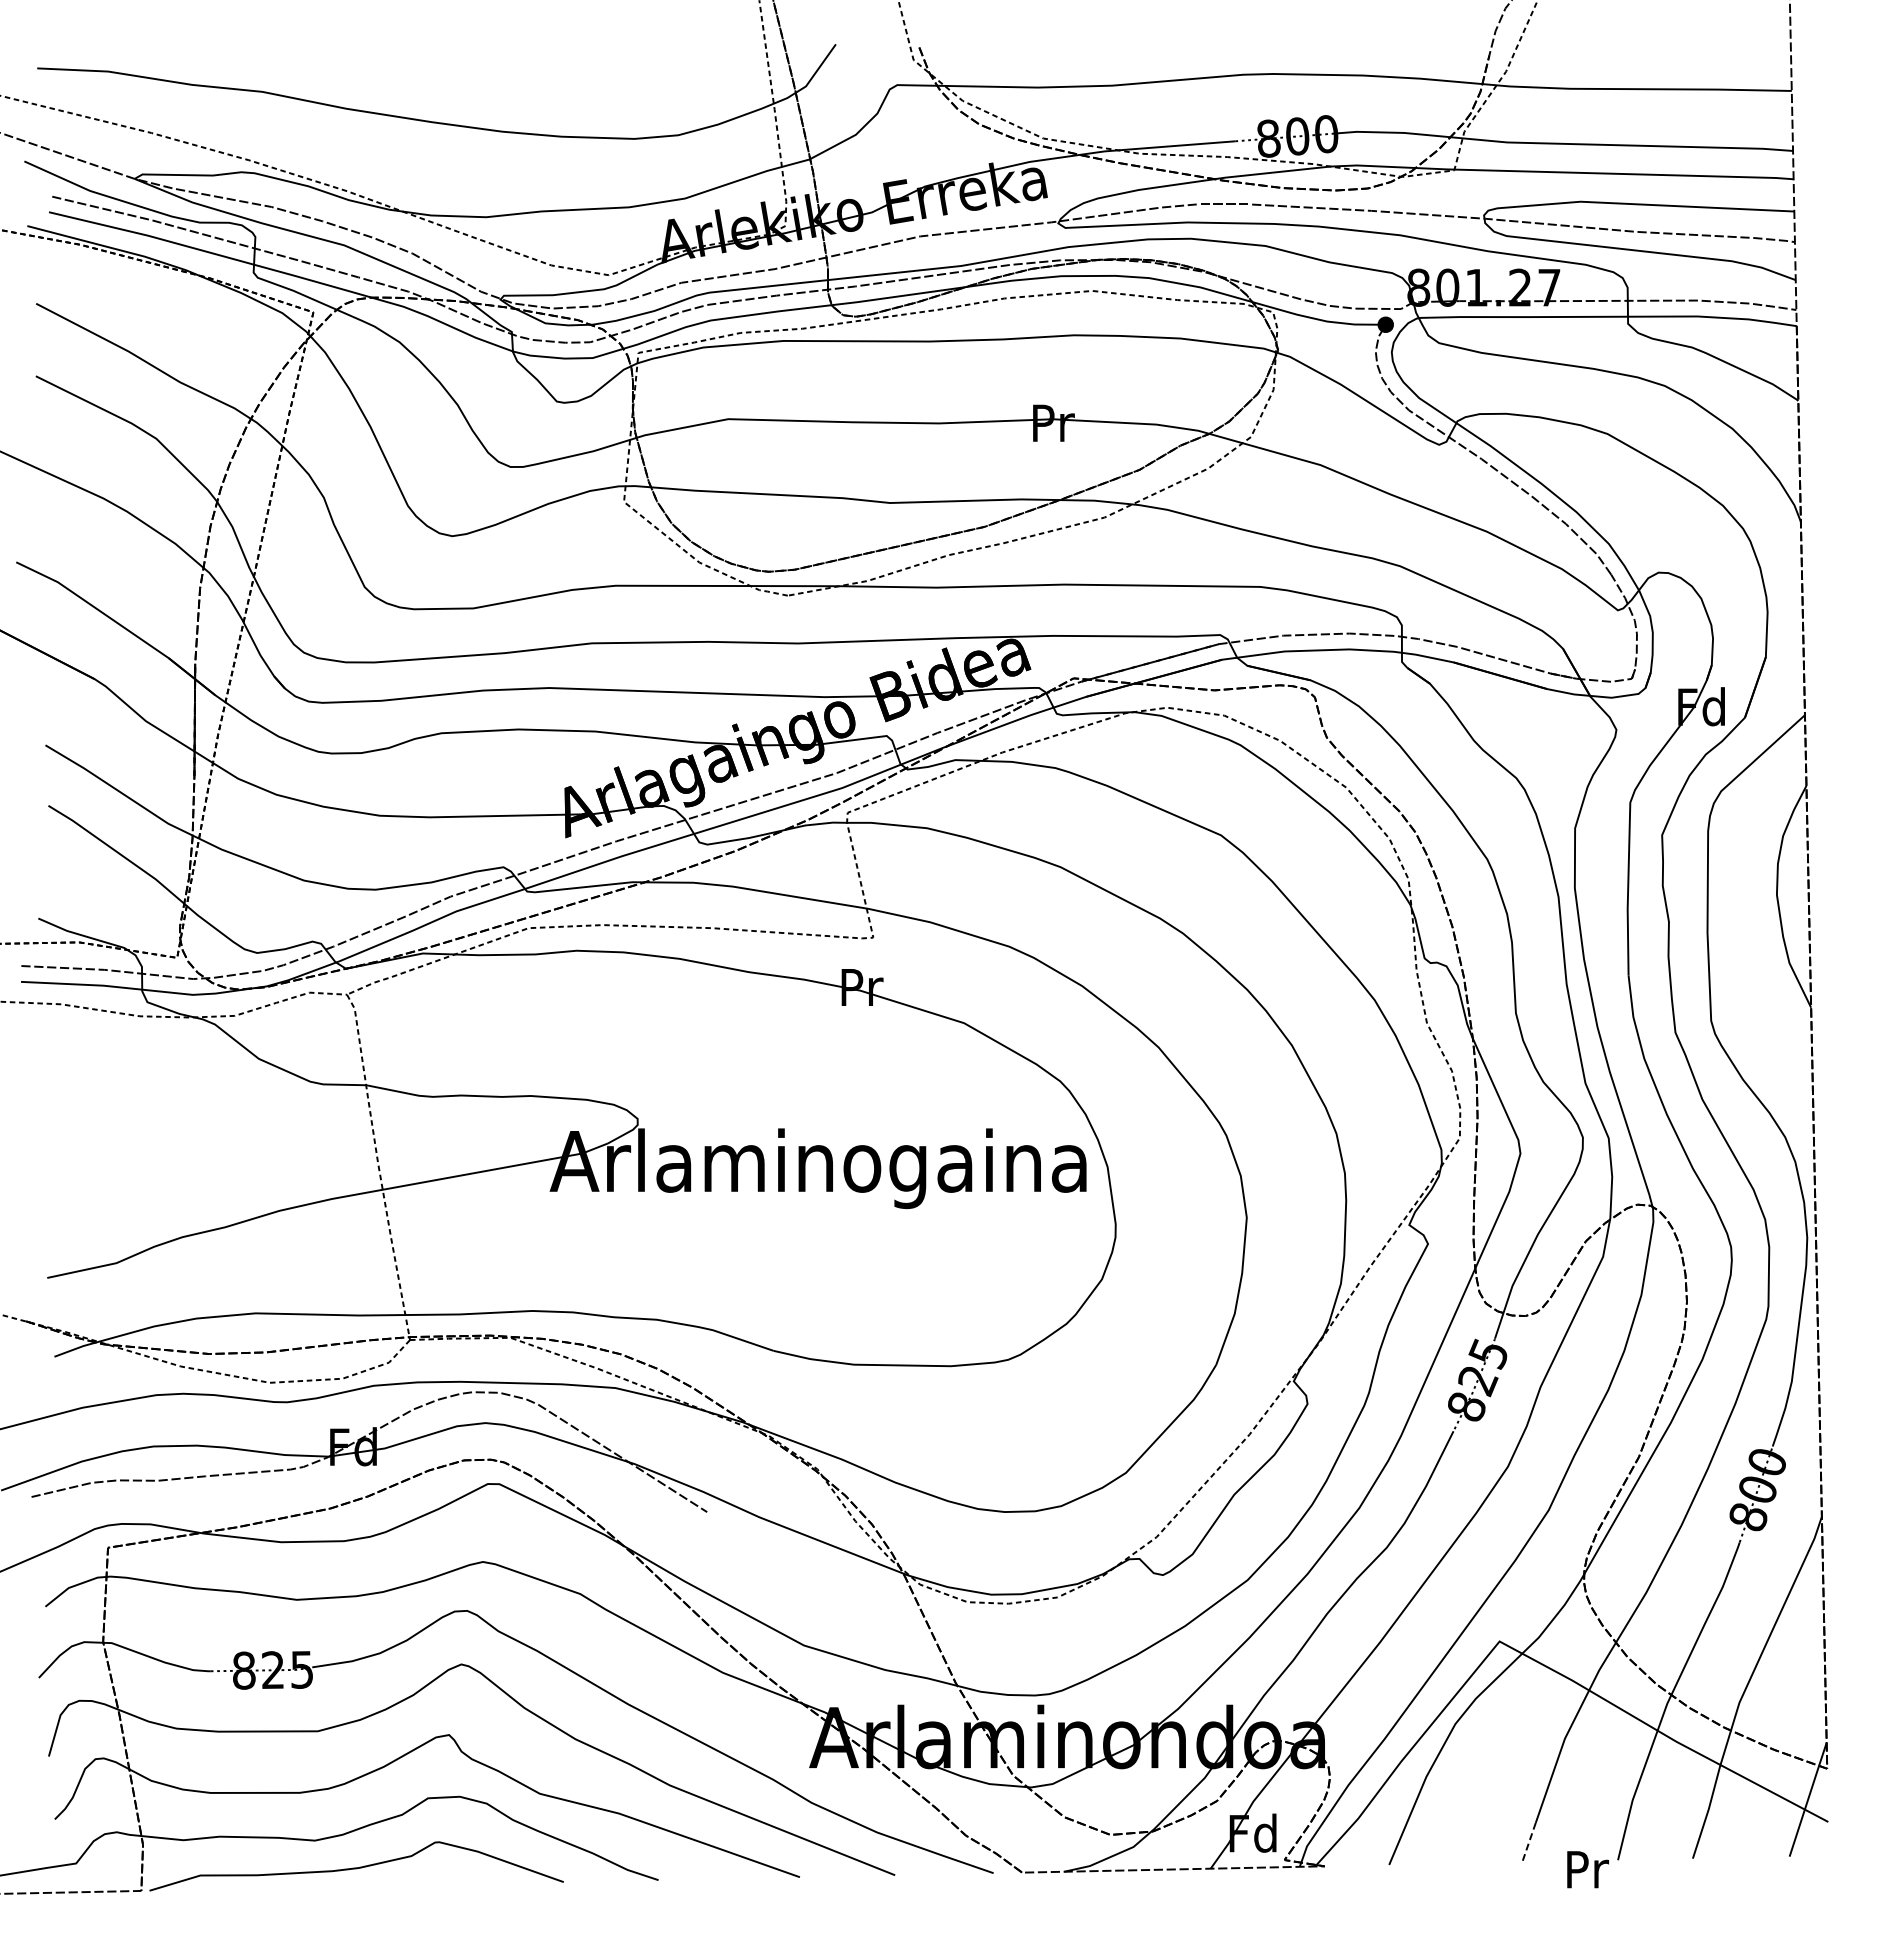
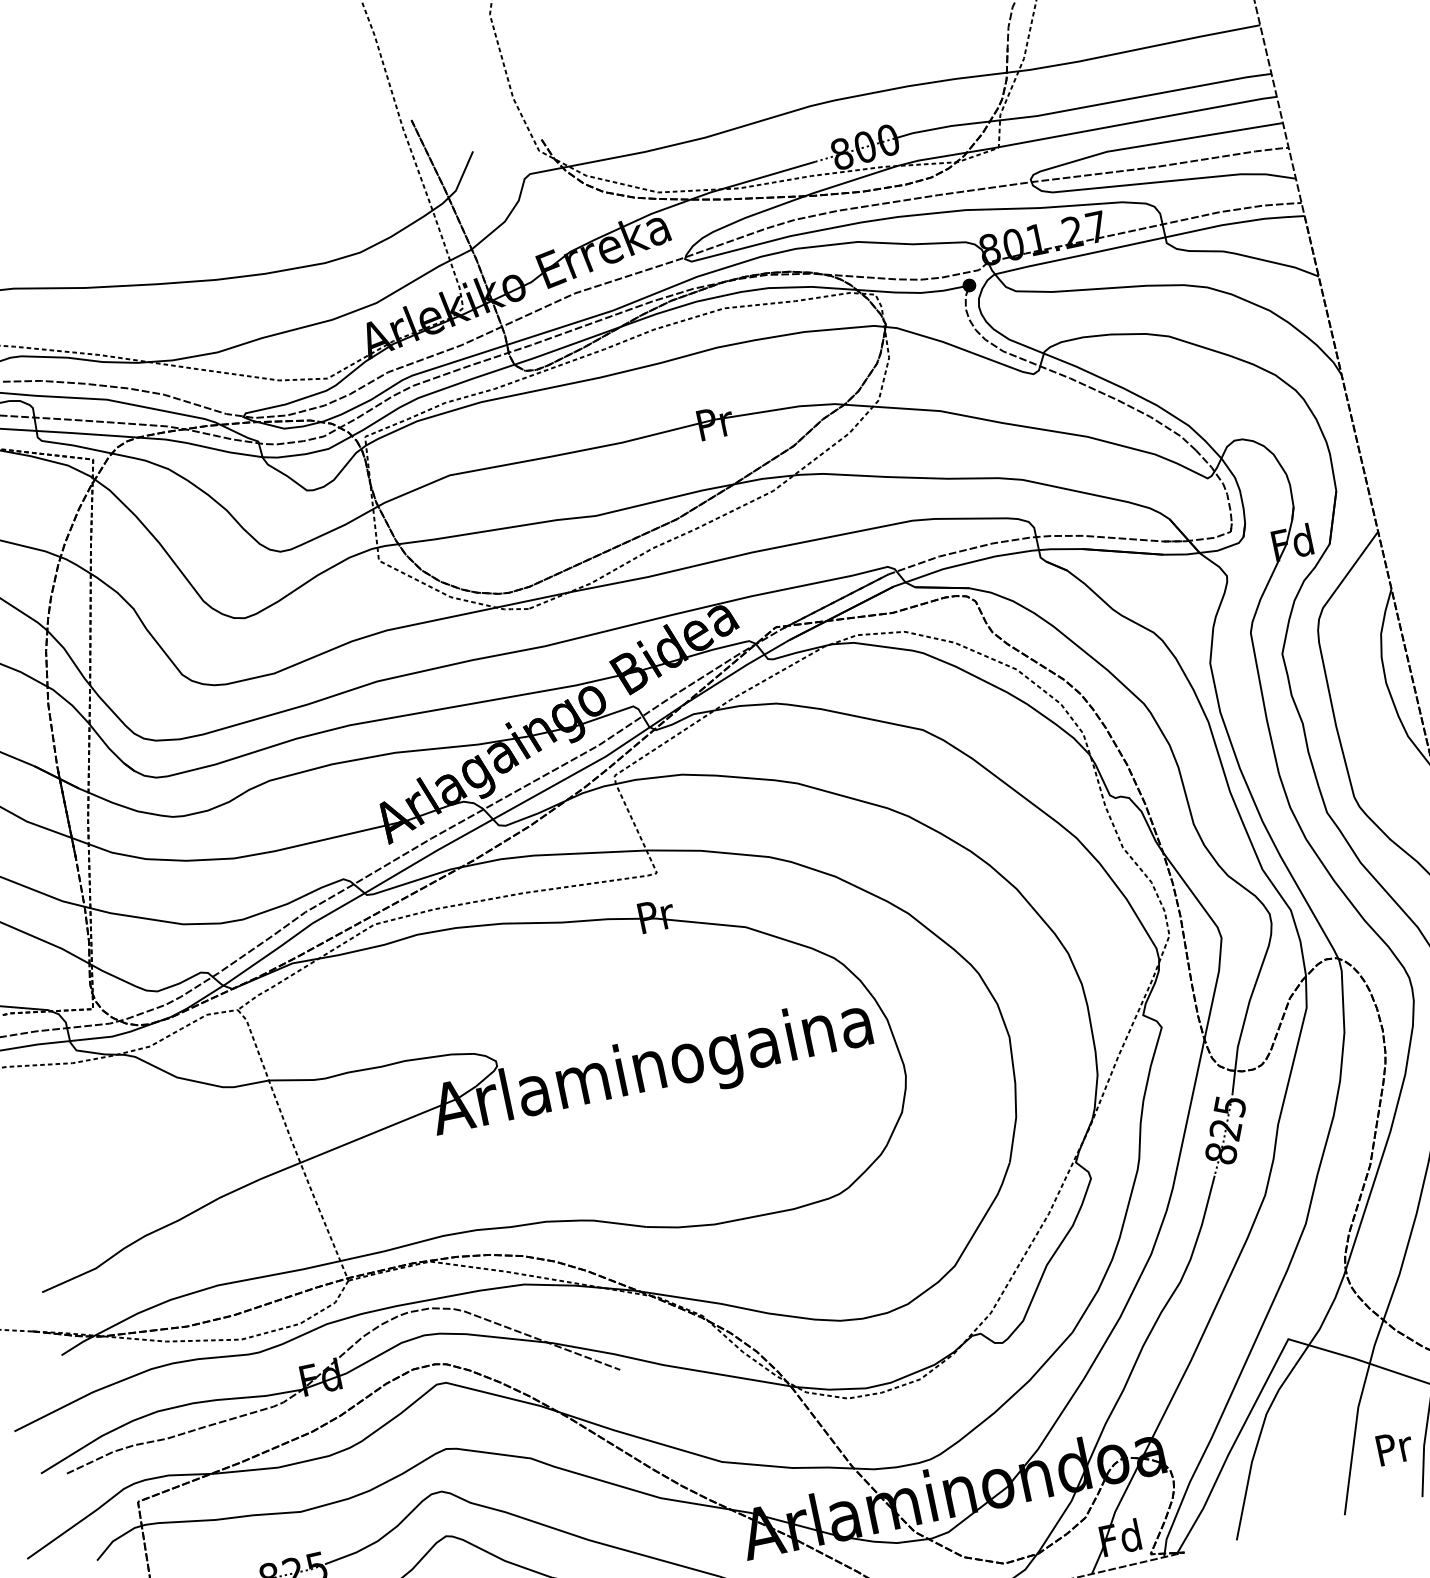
line: (1529, 1842) -> (1347, 1497), dashed -> solid
text: (1587, 1869) -> (1394, 1447), moved

